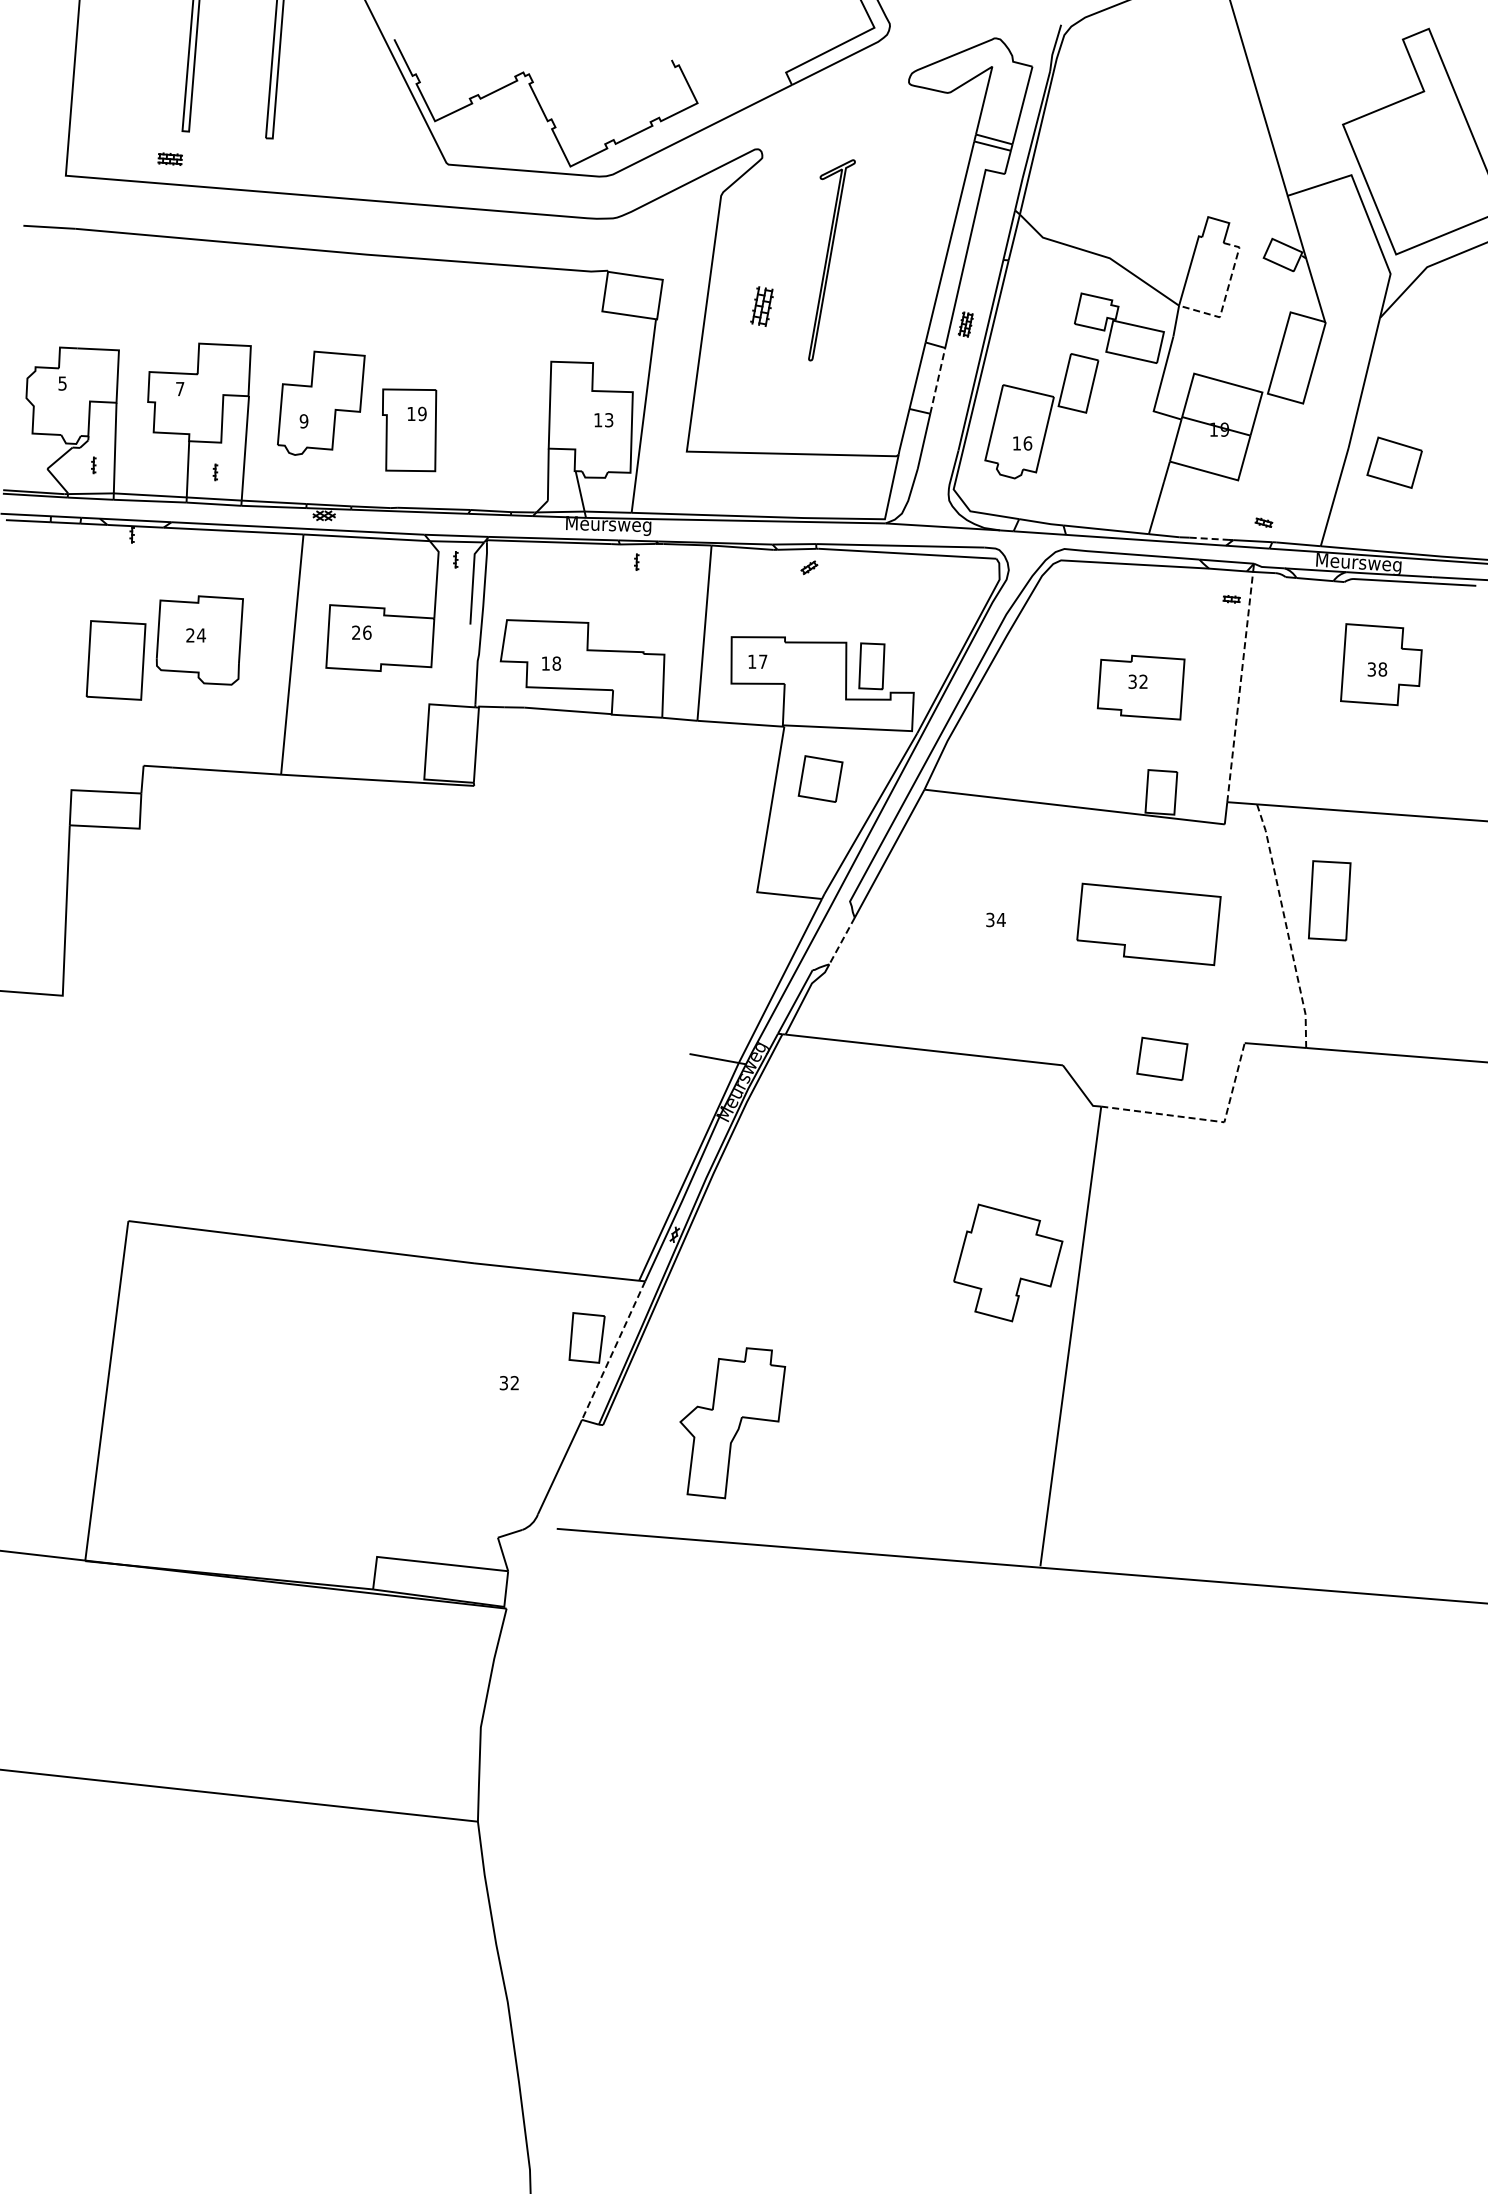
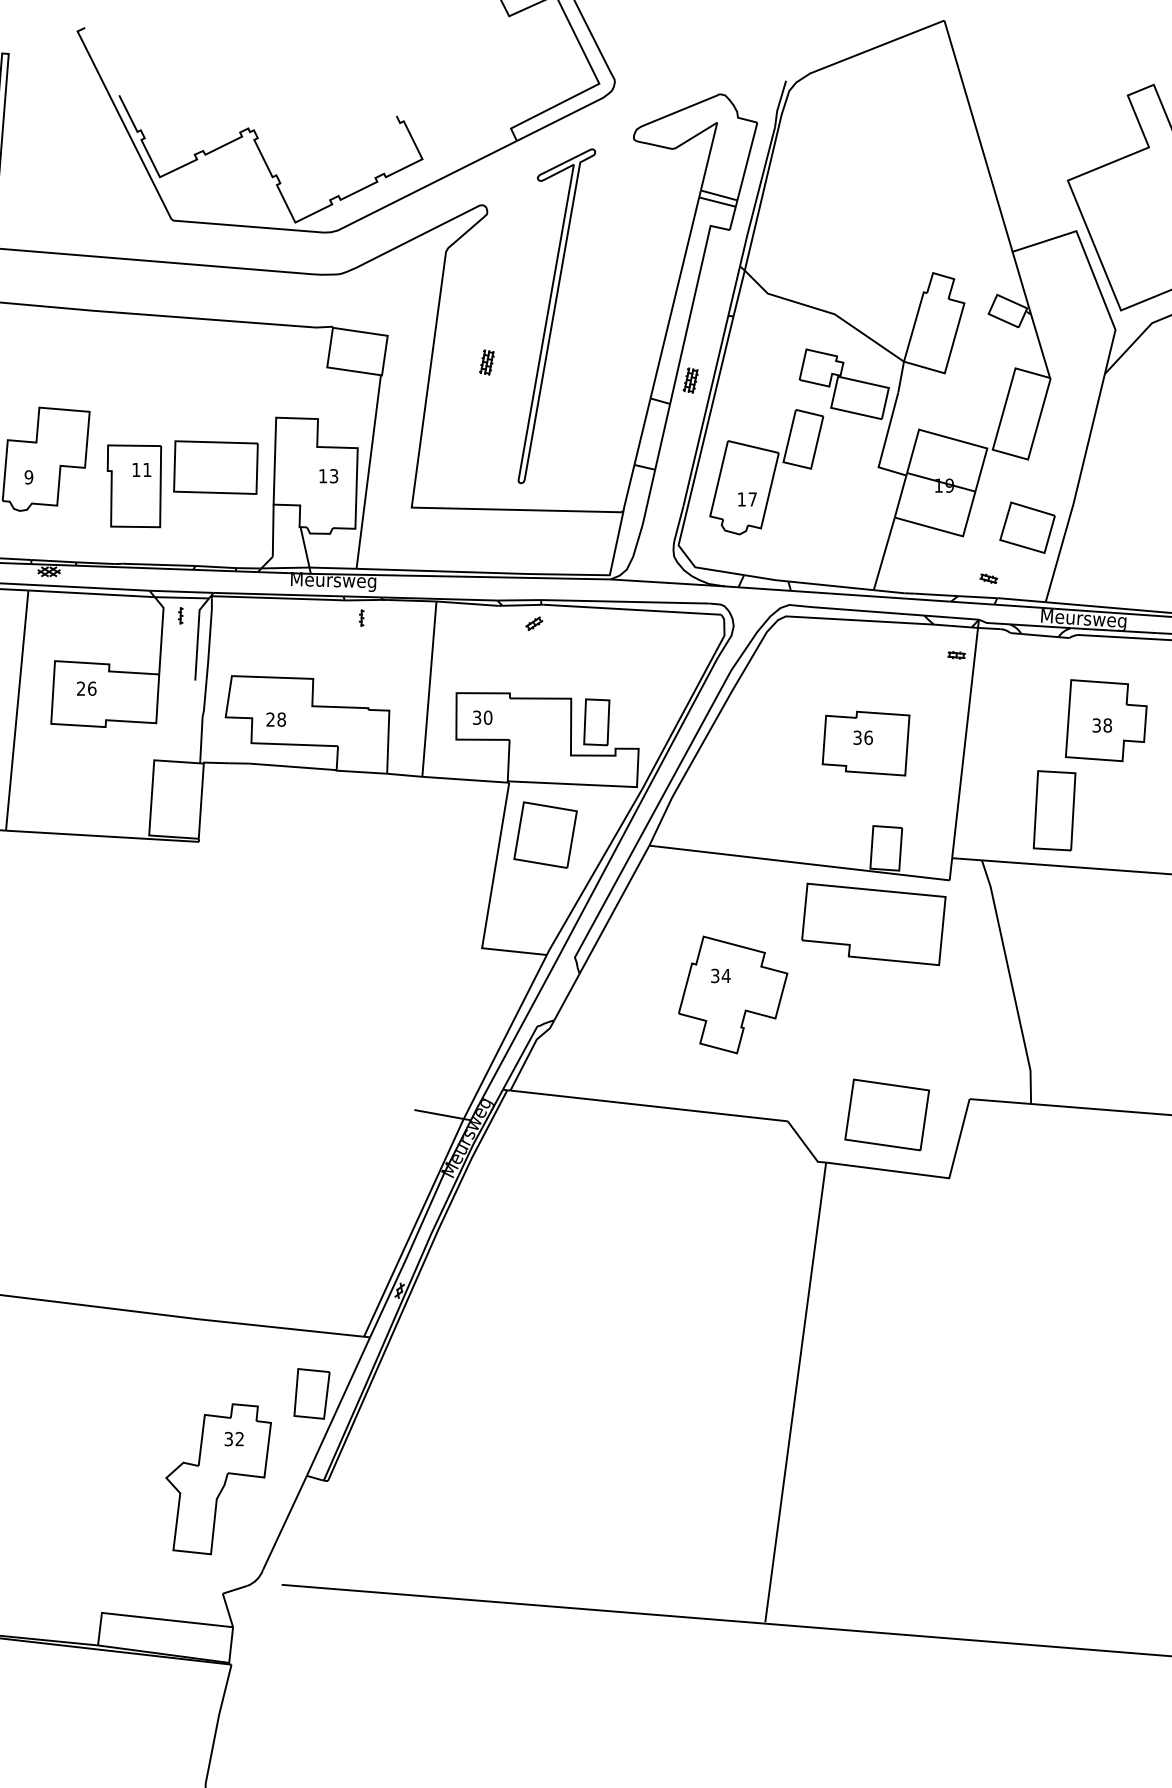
part: (831, 260) -> (556, 316), size x1.67
line: (1226, 295) -> (951, 351), dashed -> solid
part: (761, 306) -> (486, 362), size x0.62
line: (937, 380) -> (662, 436), dashed -> solid
part: (490, 411) -> (215, 467), added
text: (422, 413) -> (147, 469), 19 -> 11
text: (1027, 443) -> (752, 499), 16 -> 17
part: (1394, 462) -> (1027, 527), moved
line: (1209, 538) -> (934, 594), dashed -> solid
text: (757, 661) -> (482, 717), 17 -> 30
text: (545, 663) -> (270, 719), 18 -> 28
text: (1143, 681) -> (868, 737), 32 -> 36
line: (1240, 687) -> (965, 743), dashed -> solid
part: (820, 778) -> (545, 834), size x1.43
part: (1329, 900) -> (1054, 810), moved
part: (1148, 924) -> (873, 924), moved
line: (1286, 925) -> (1011, 981), dashed -> solid
line: (842, 941) -> (567, 997), dashed -> solid
part: (1162, 1058) -> (887, 1114), size x1.67
line: (1203, 1119) -> (928, 1175), dashed -> solid
part: (1008, 1262) -> (733, 994), moved
line: (613, 1350) -> (338, 1406), dashed -> solid
part: (732, 1423) -> (218, 1479), moved

